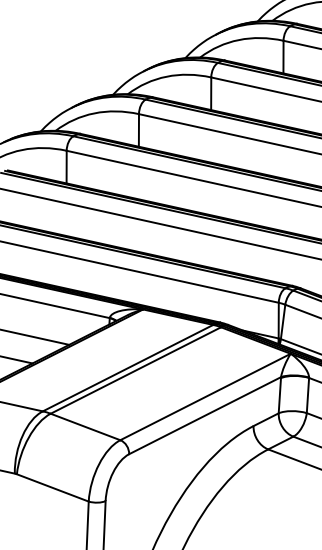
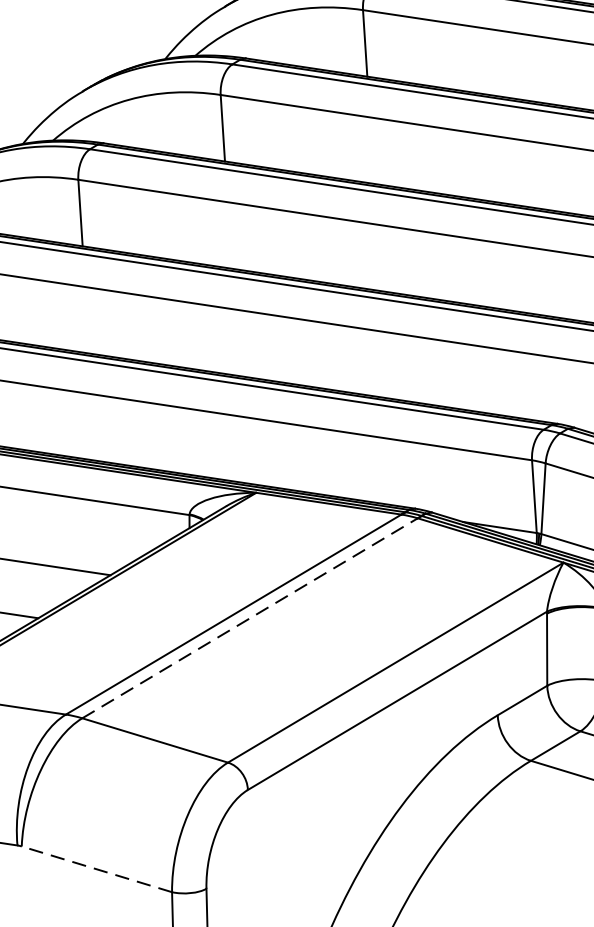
line: (135, 370) -> (249, 618), solid -> dashed
line: (52, 487) -> (96, 868), solid -> dashed

